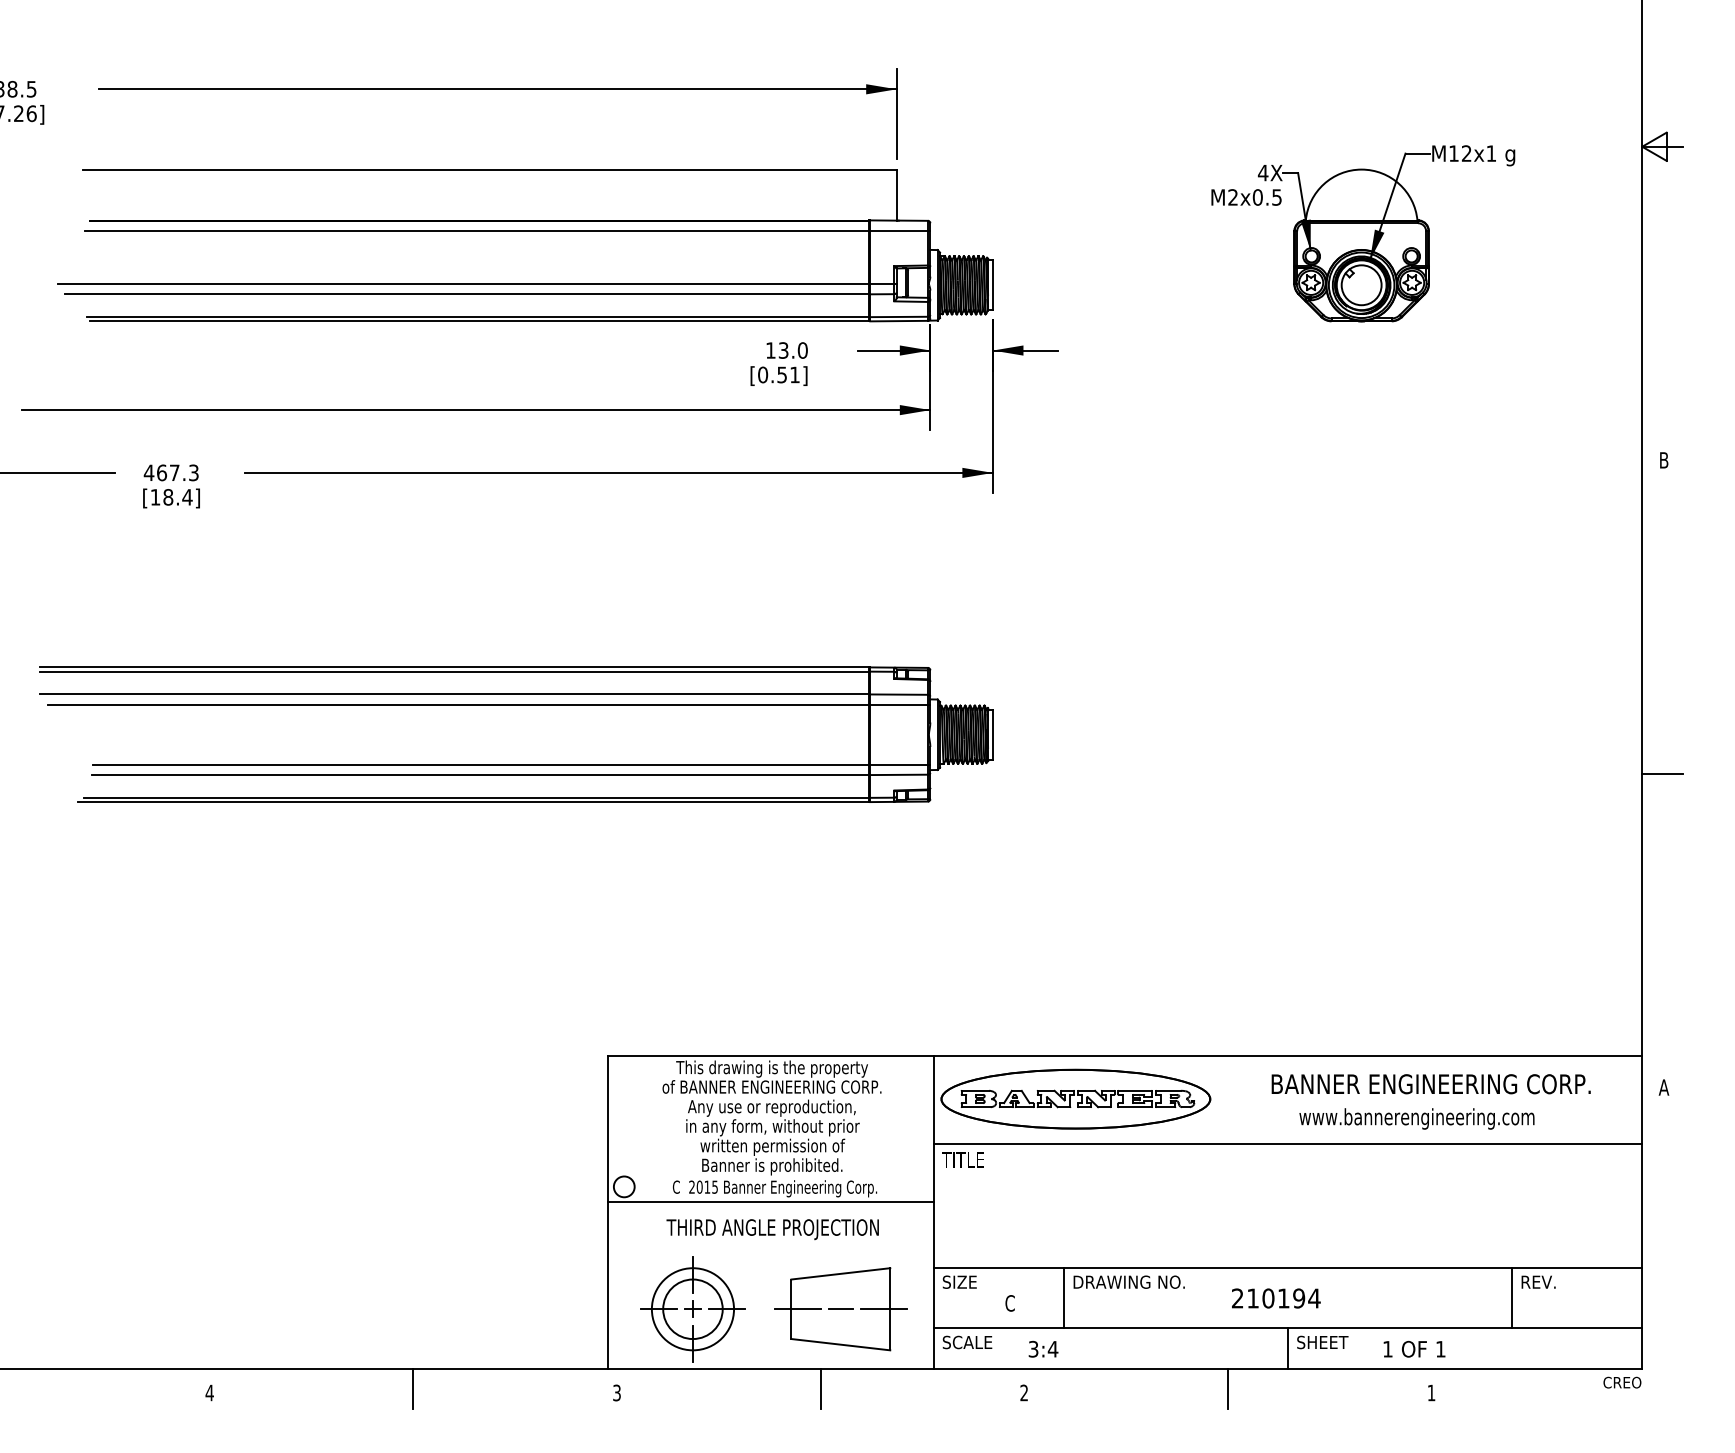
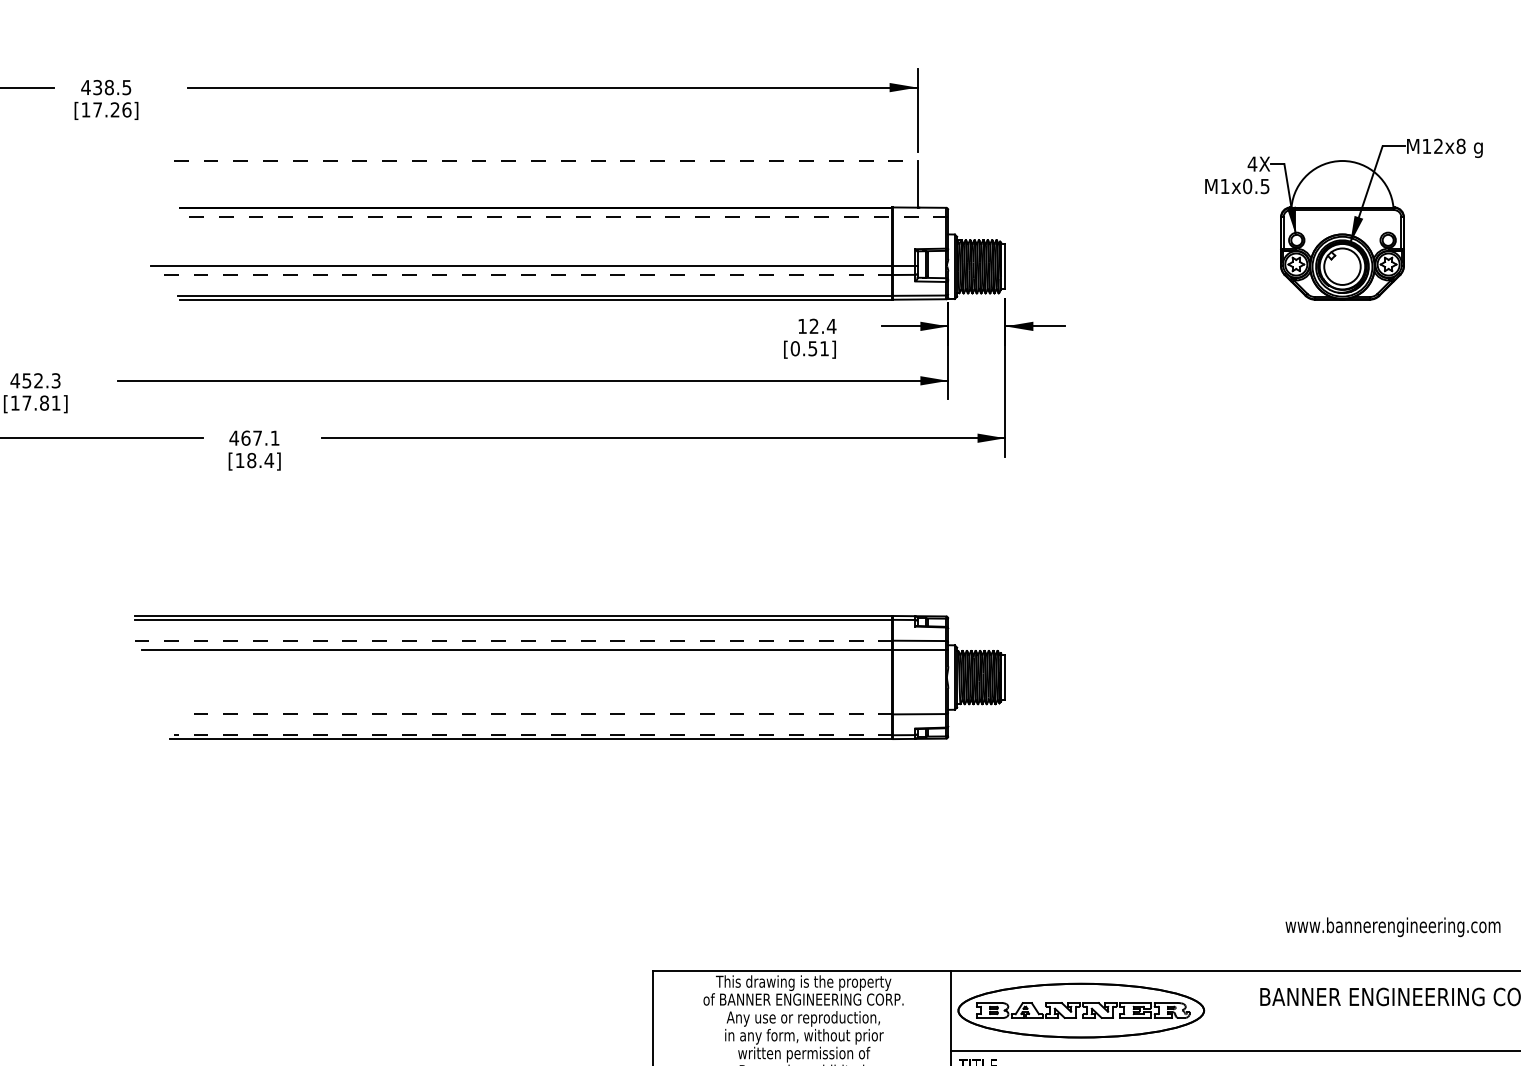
text: (1491, 153) -> (1461, 146), M12x1 -> M12x8
line: (489, 169) -> (545, 160), solid -> dashed
text: (1232, 197) -> (1224, 186), M2x0.5 -> M1x0.5
line: (507, 231) -> (561, 217), solid -> dashed
line: (467, 294) -> (525, 275), solid -> dashed
text: (793, 350) -> (823, 326), 13.0 -> 12.4
text: (193, 472) -> (274, 437), 467.3 -> 467.1
line: (454, 694) -> (513, 640), solid -> dashed
line: (511, 764) -> (565, 704), removed
line: (481, 775) -> (538, 714), solid -> dashed
line: (476, 797) -> (533, 734), solid -> dashed
text: (1416, 1118) -> (1392, 926), moved

